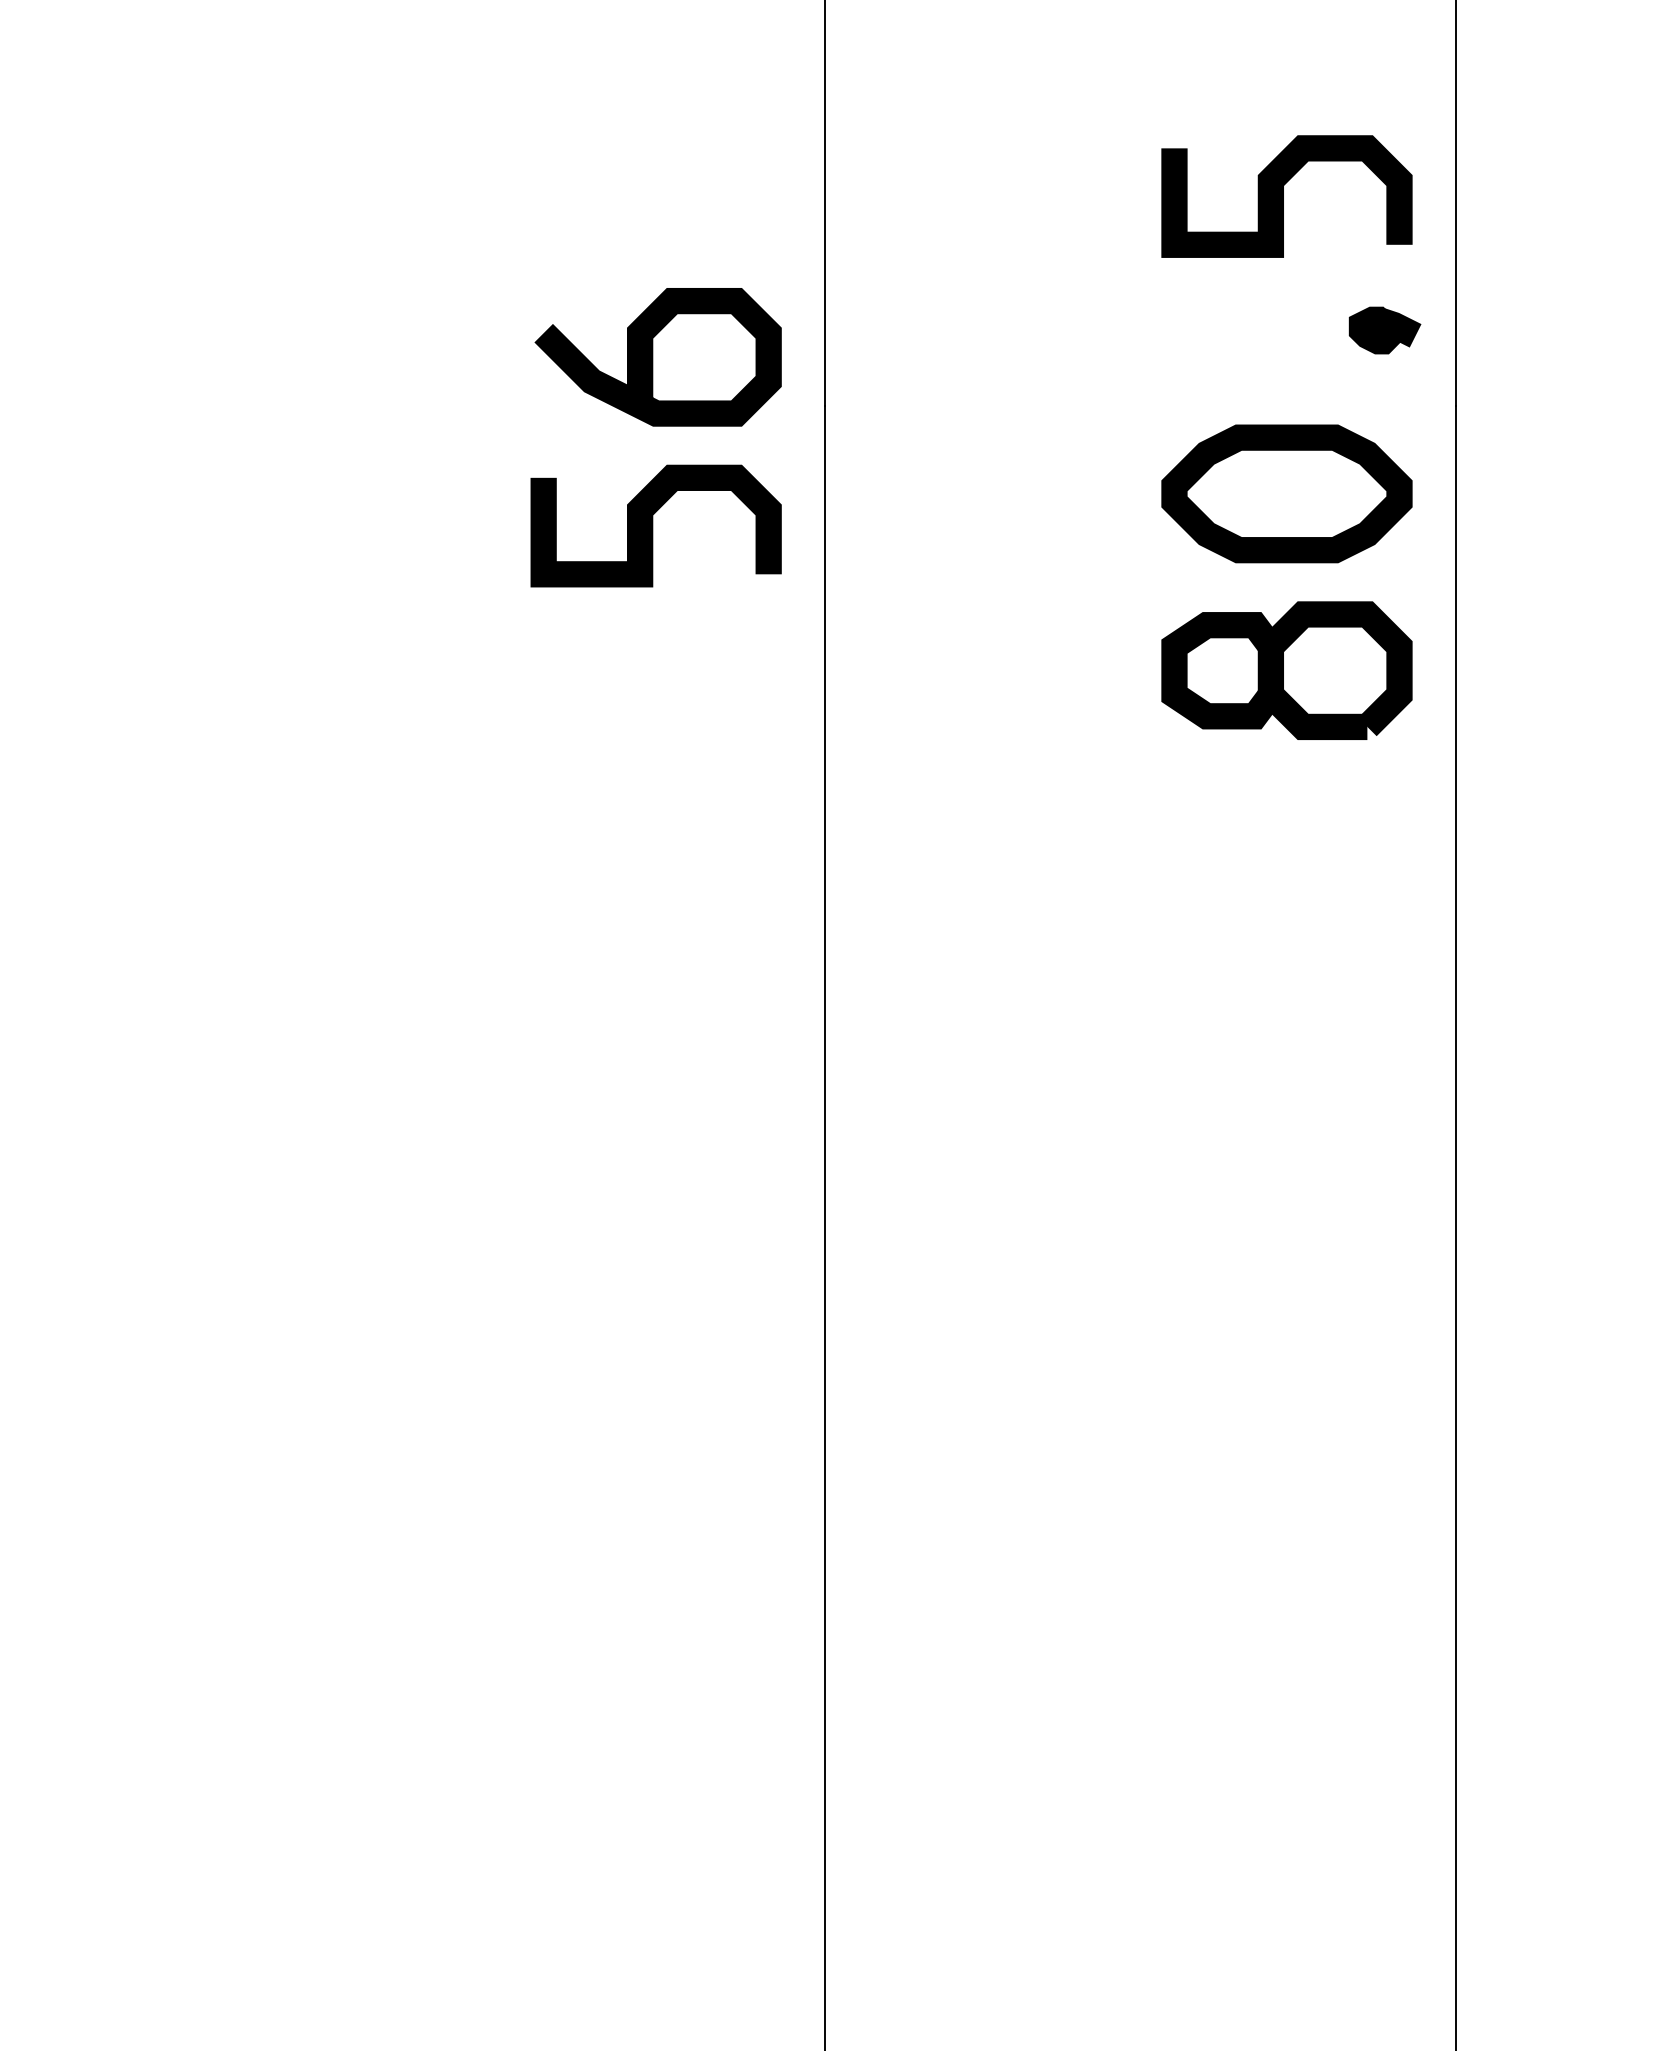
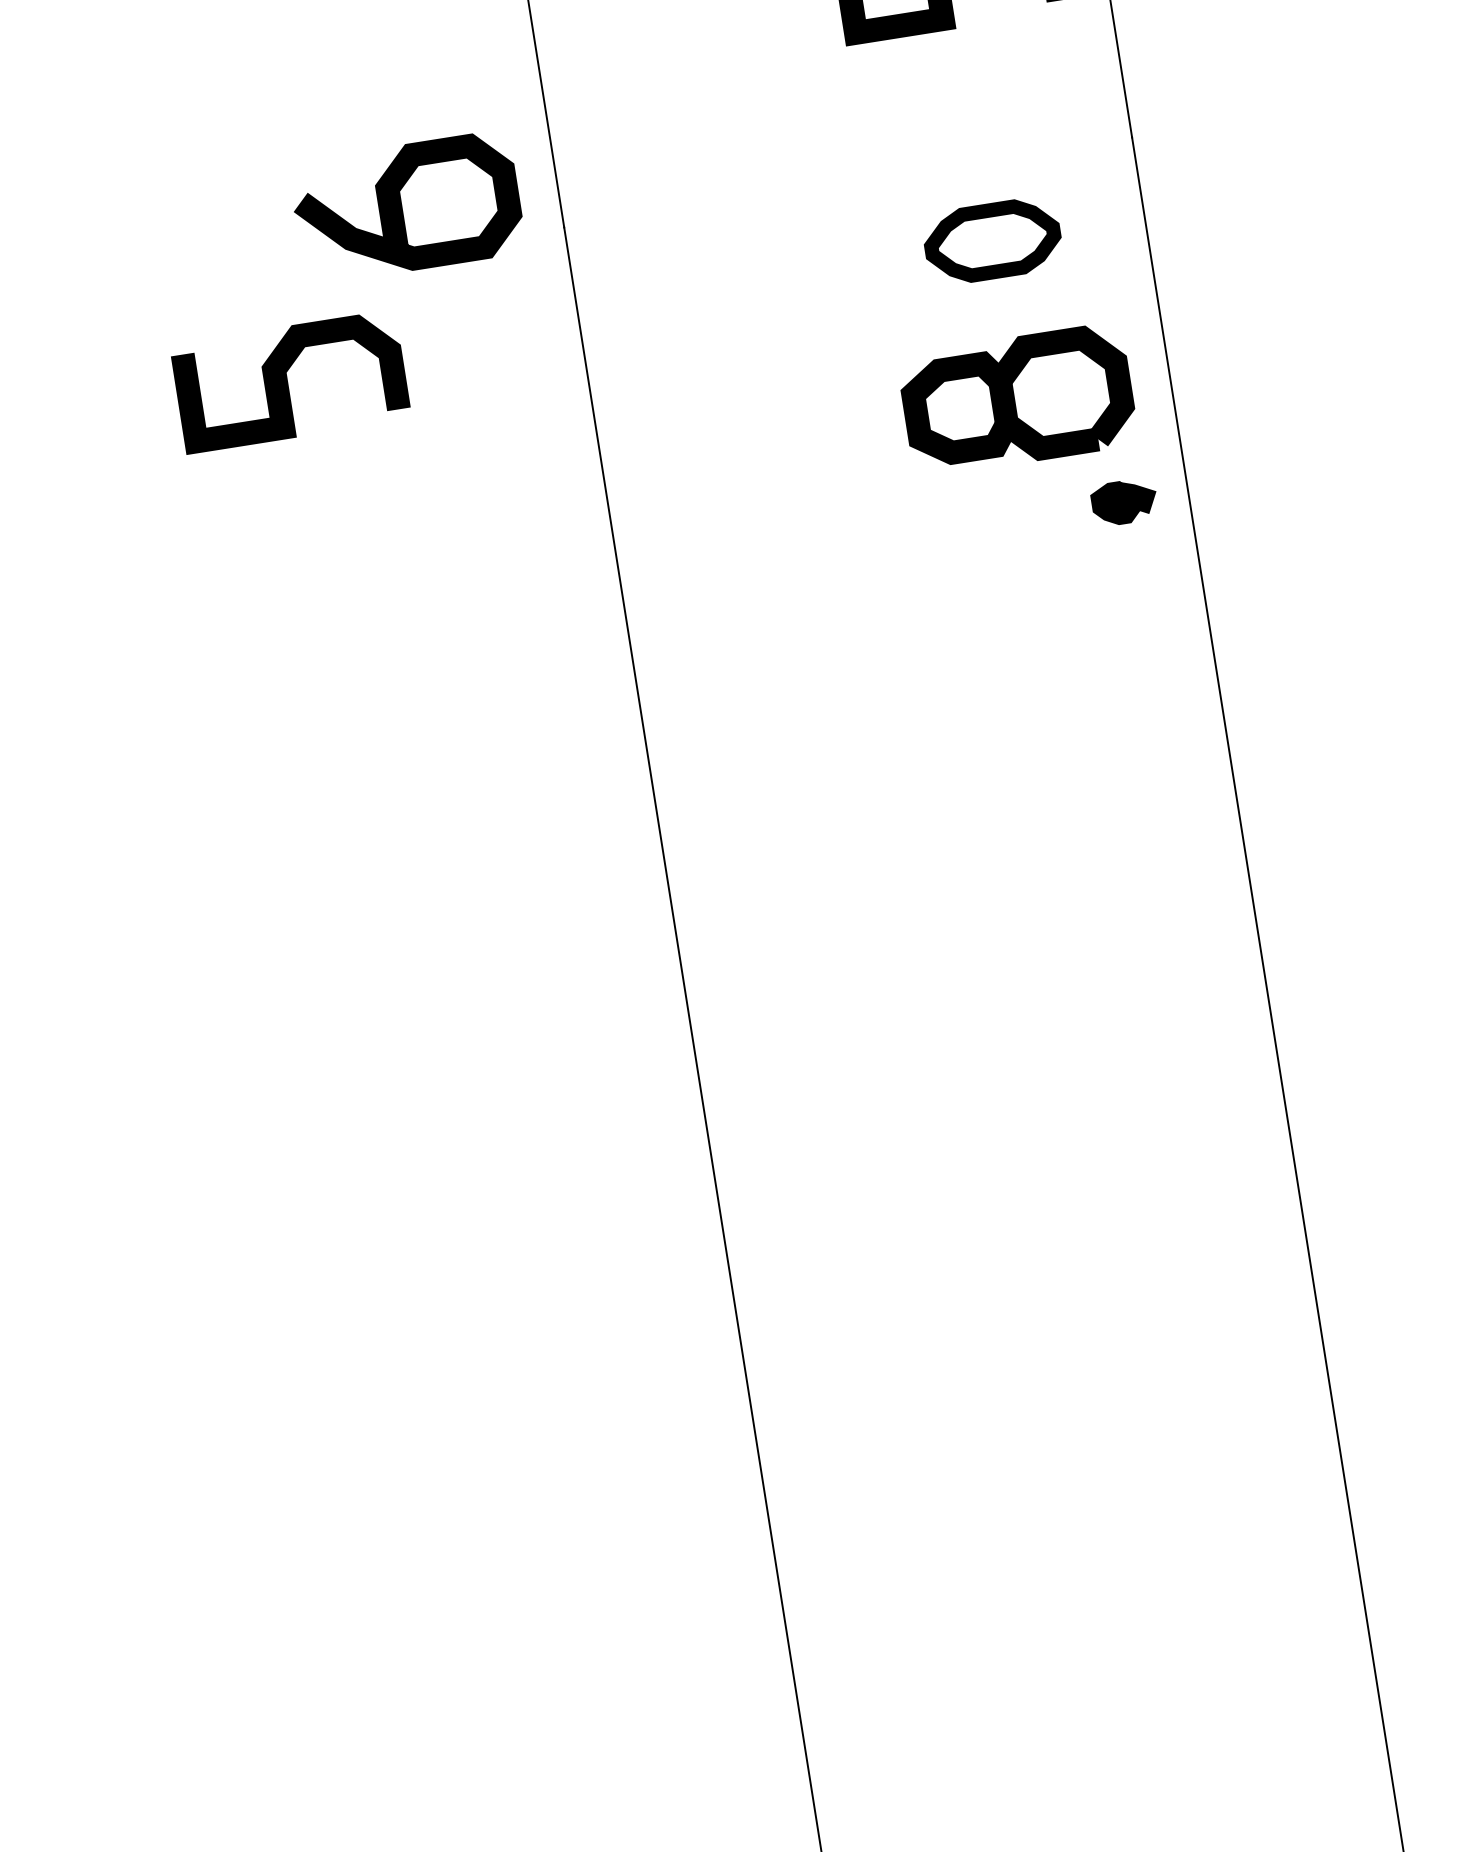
part: (1384, 330) -> (1124, 502), moved
part: (1286, 493) -> (992, 240), size x0.6
curve: (653, 525) -> (288, 381), moved

